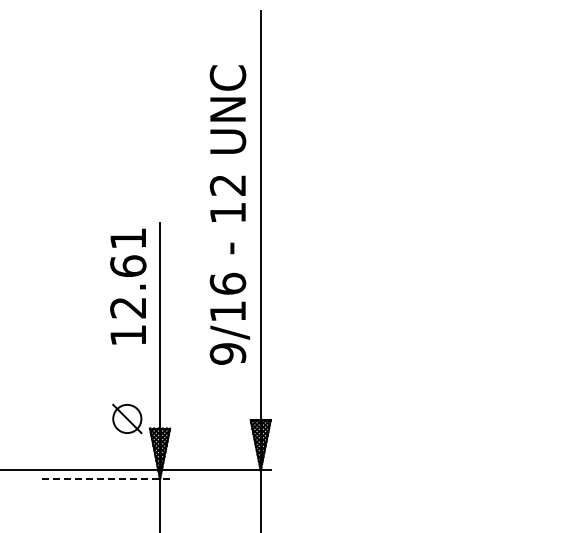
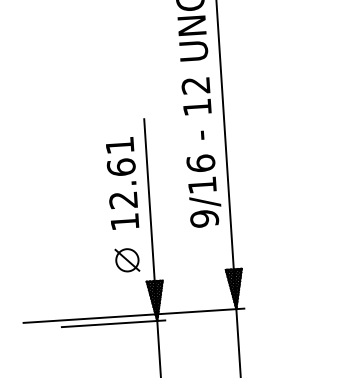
text: (128, 286) -> (122, 183), moved
part: (127, 418) -> (127, 259), moved
line: (104, 478) -> (113, 323), dashed -> solid

